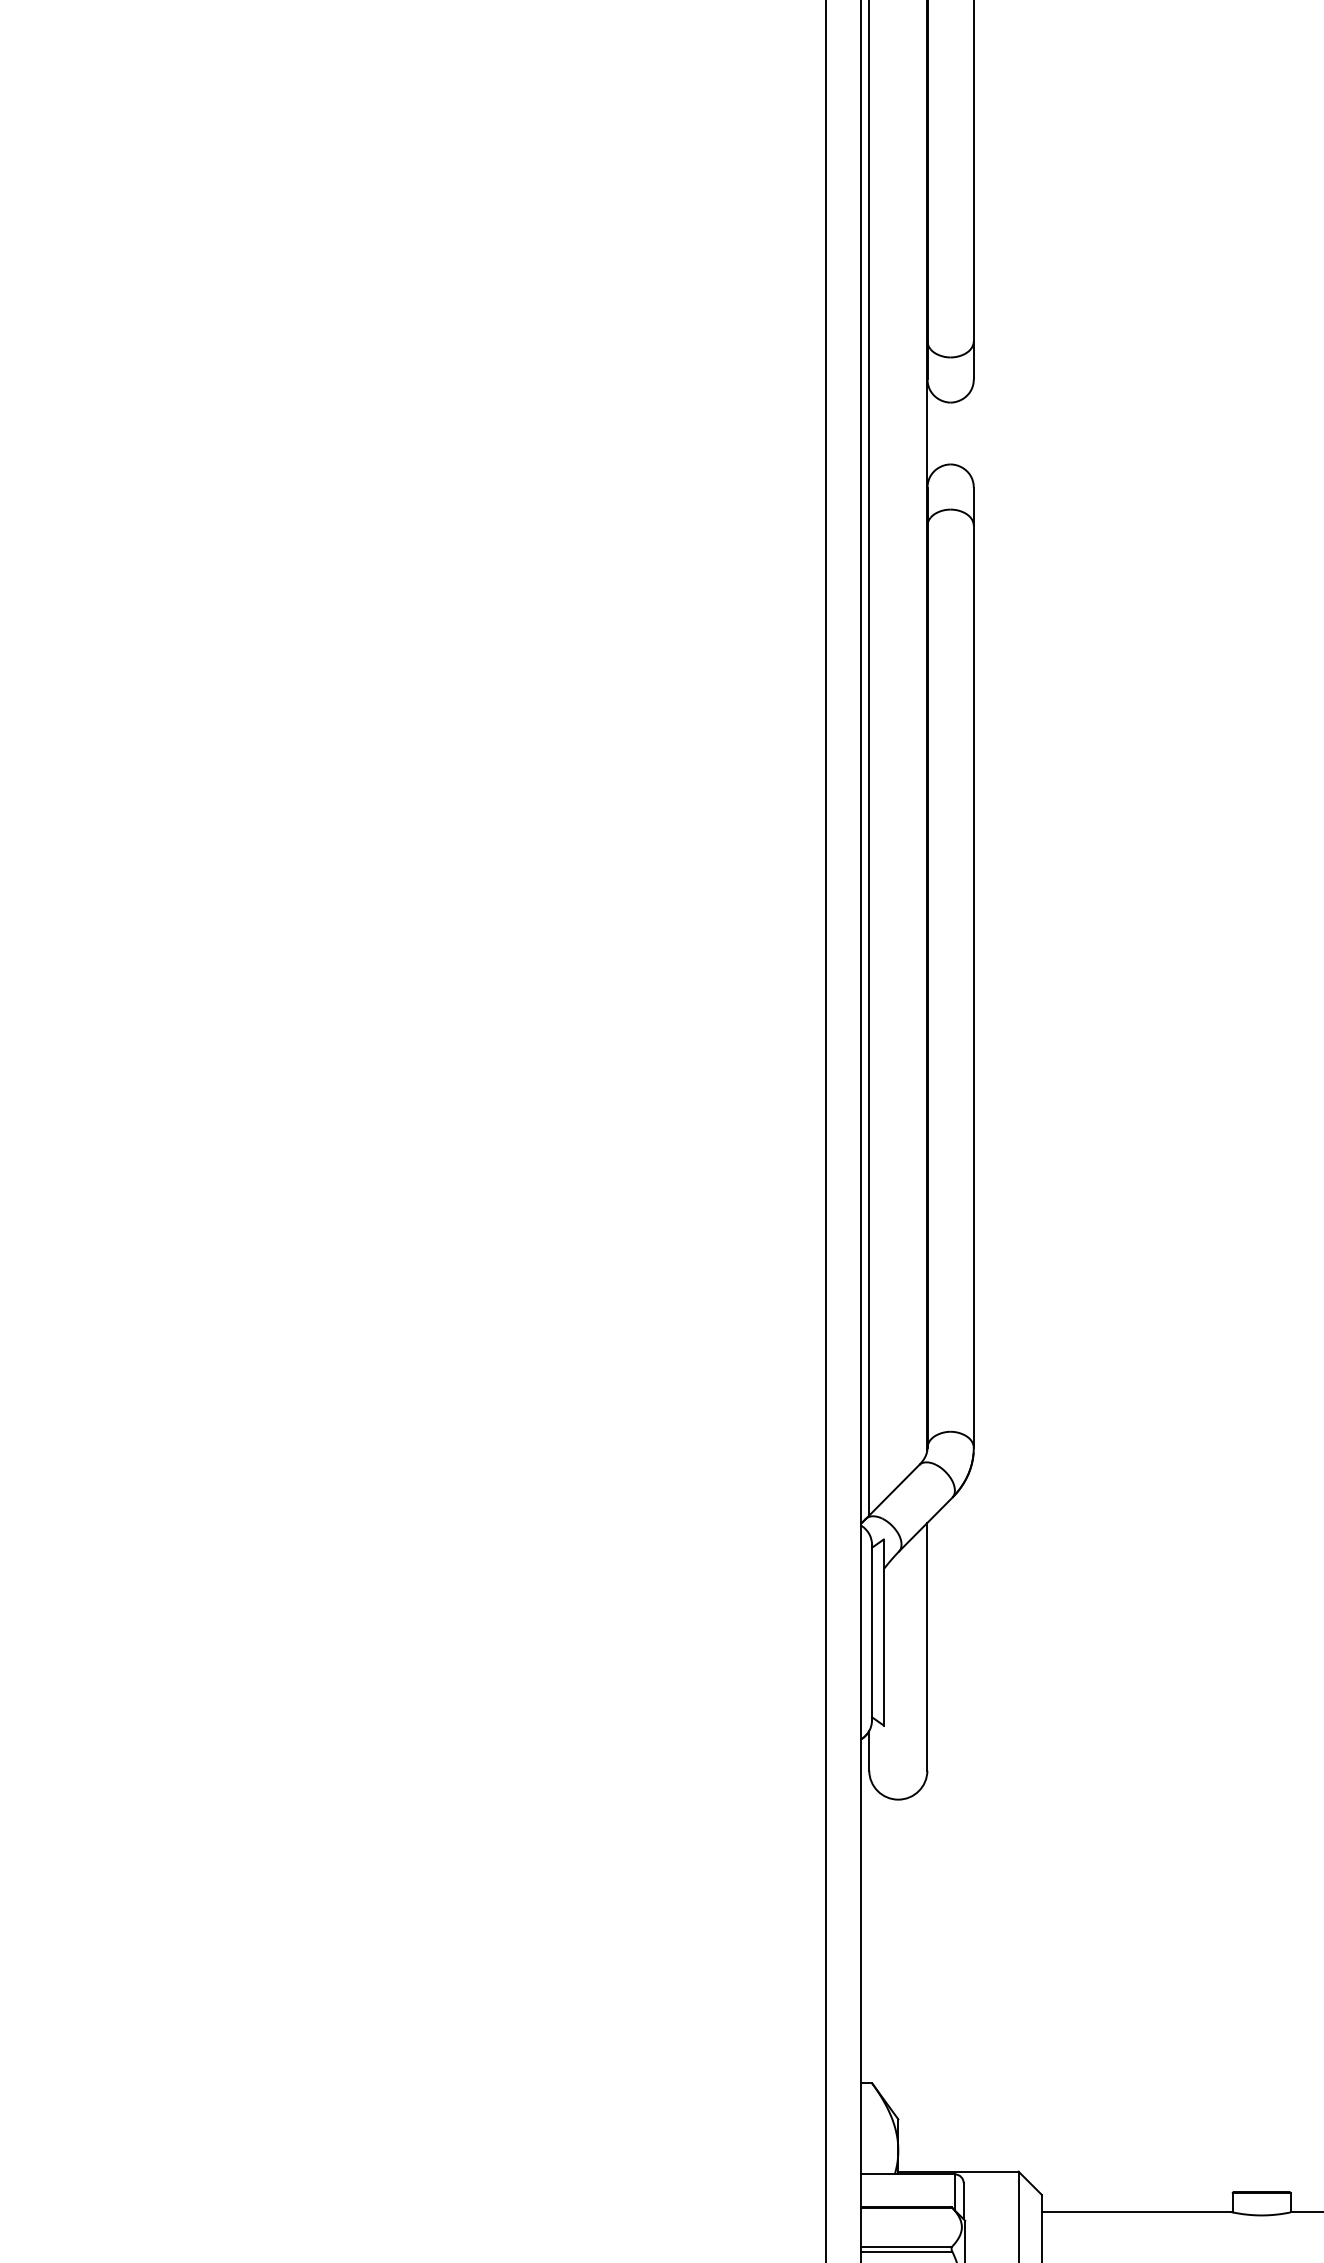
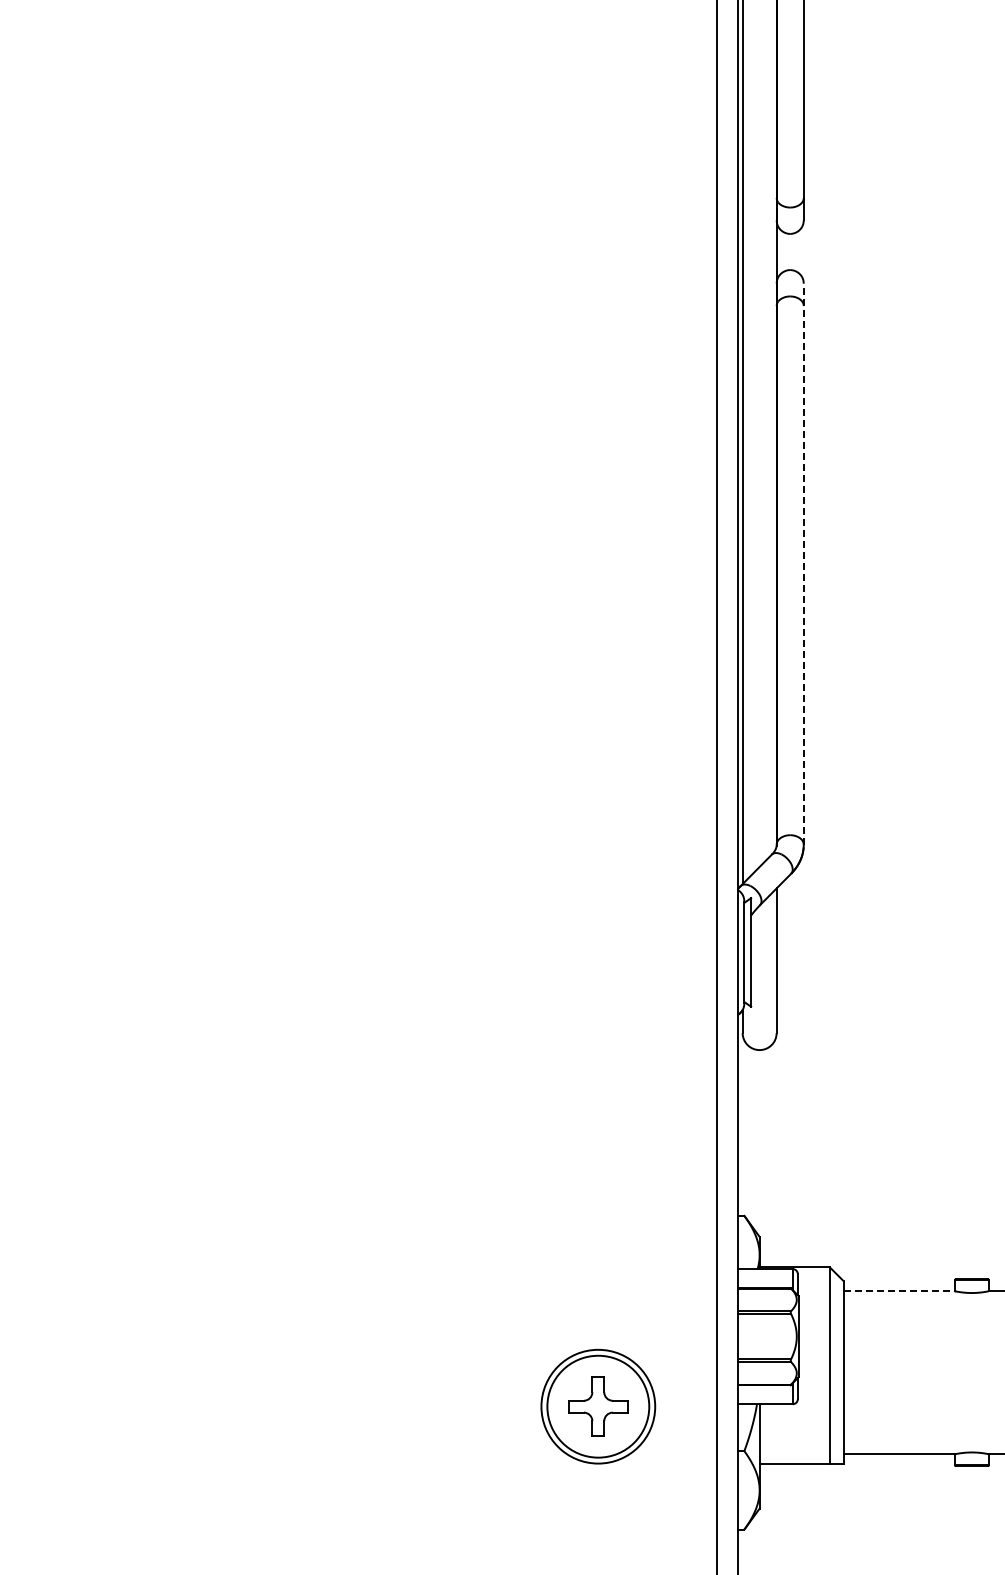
line: (973, 968) -> (803, 564), solid -> dashed
line: (1137, 2212) -> (899, 1291), solid -> dashed

